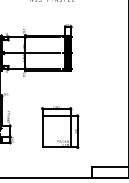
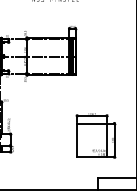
part: (60, 127) -> (96, 135), moved

